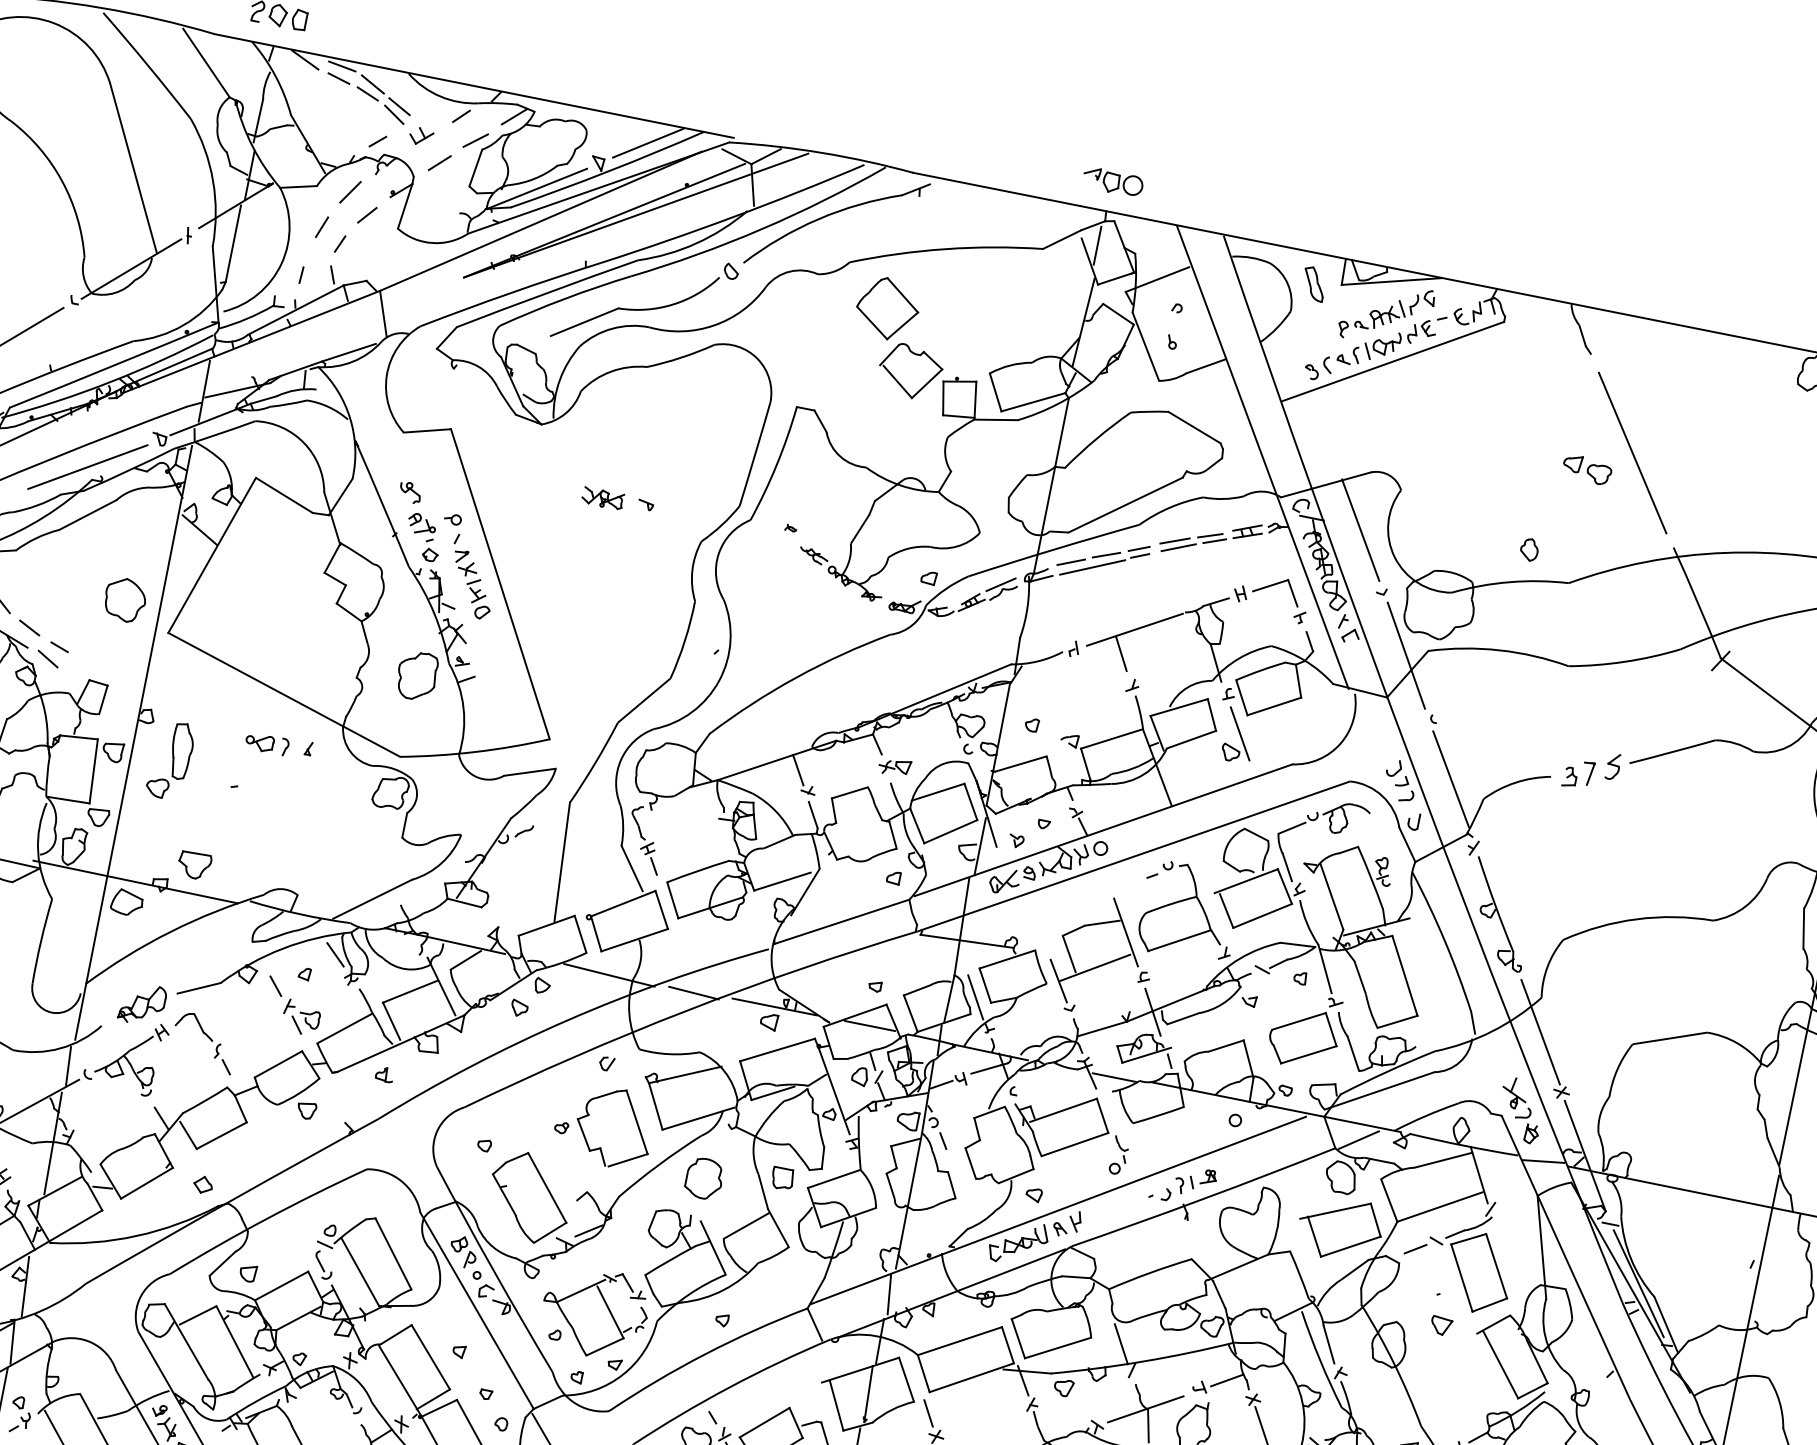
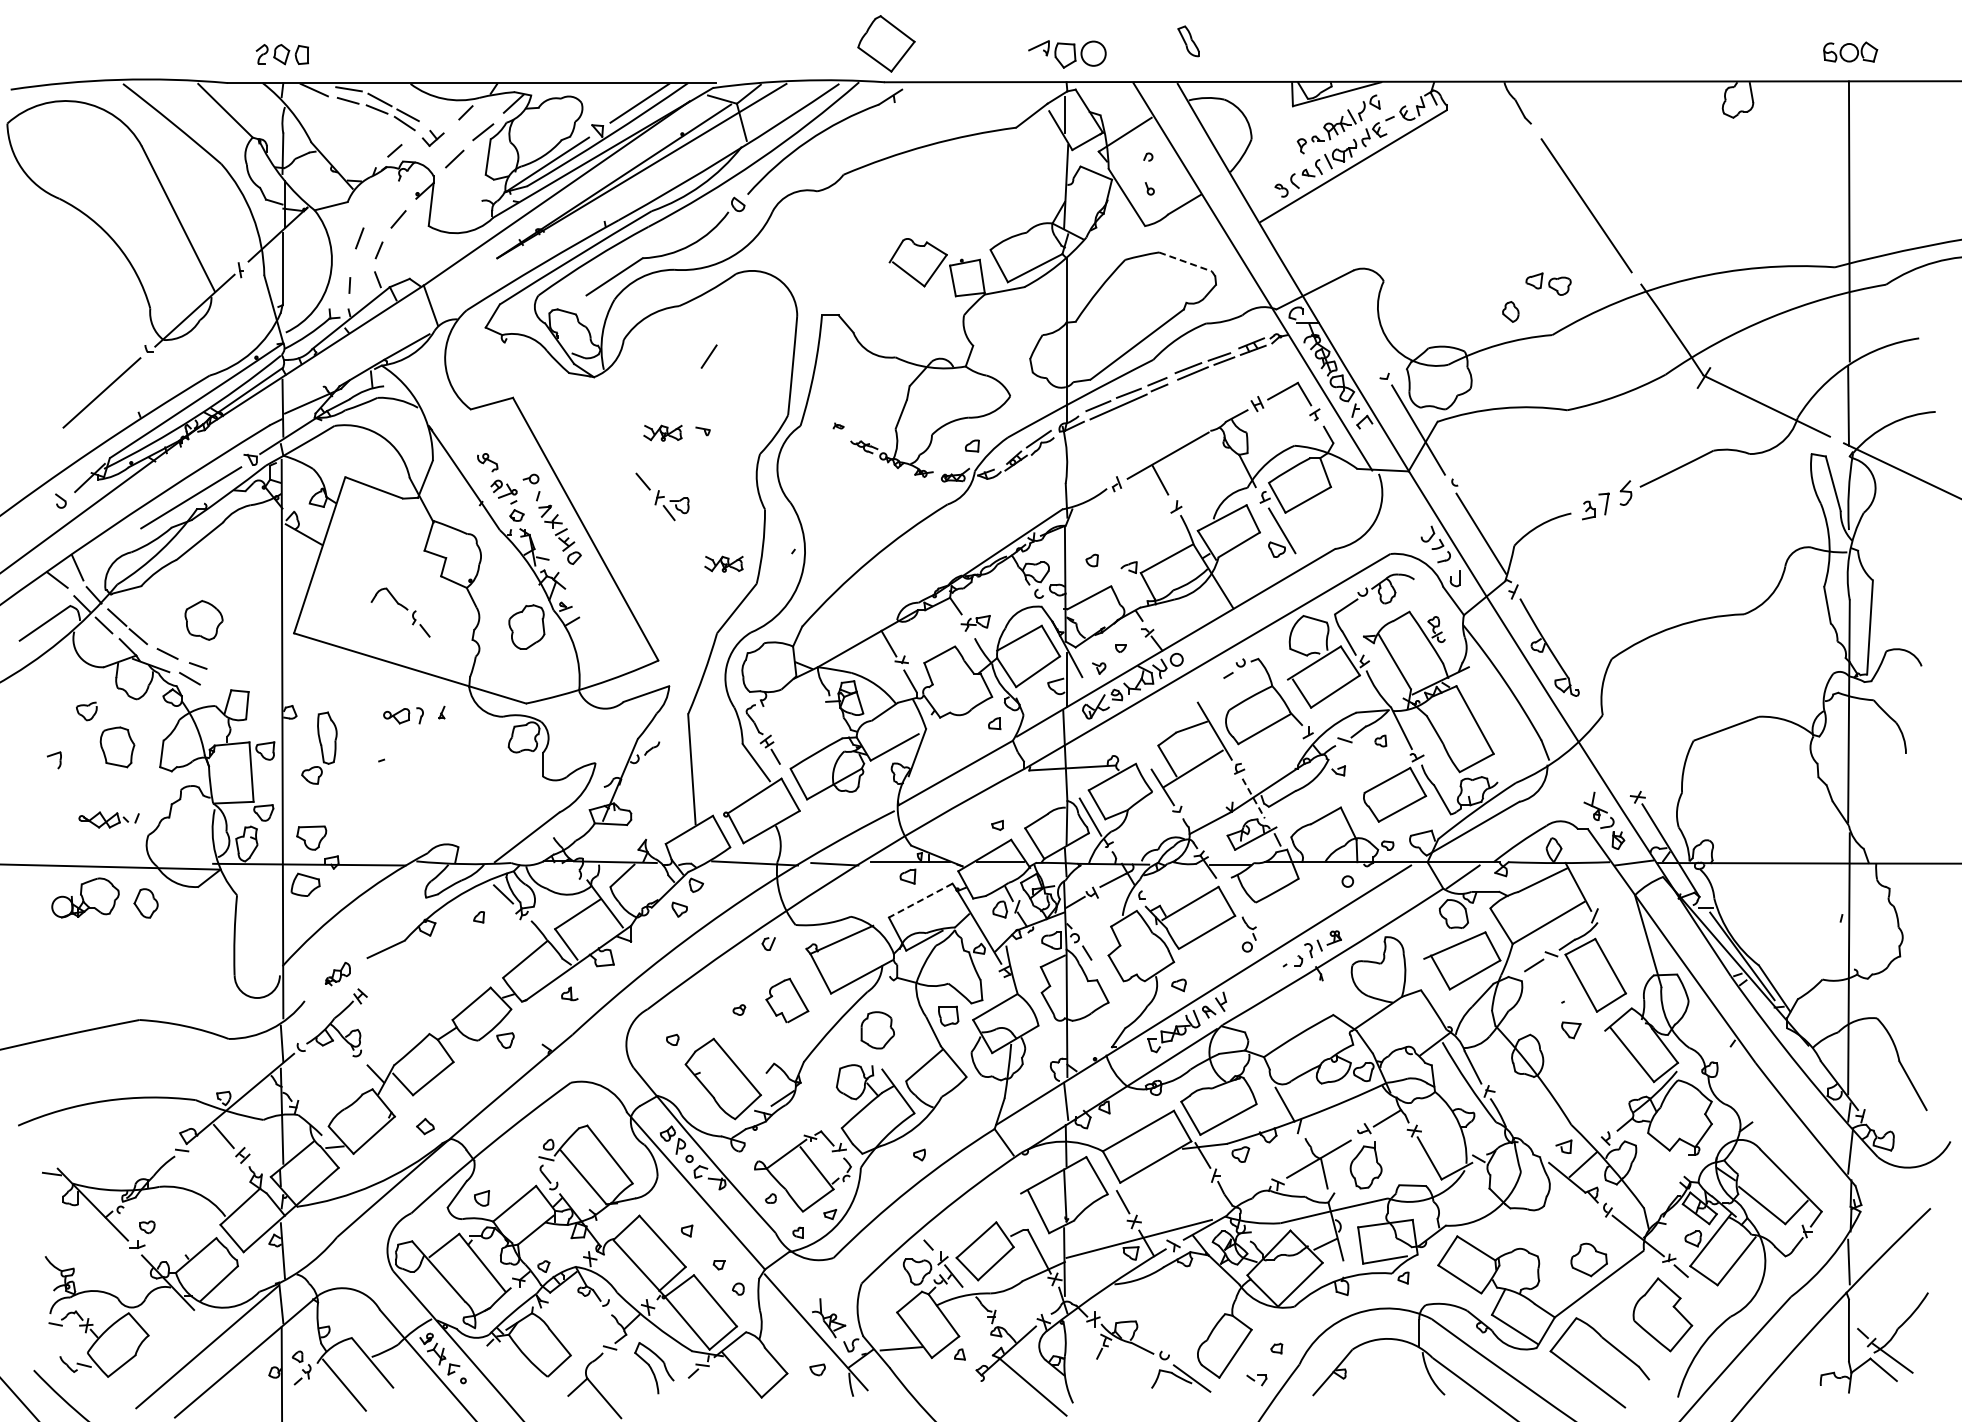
part: (1113, 182) -> (1067, 54), size x1.4
line: (349, 192) -> (708, 356), moved
part: (1313, 284) -> (1188, 41), moved
part: (887, 308) -> (886, 43), moved
line: (1195, 428) -> (1186, 262), solid -> dashed
part: (1587, 469) -> (1548, 283), moved
line: (1360, 529) -> (1354, 324), removed
part: (124, 600) -> (203, 620), moved
part: (639, 649) -> (723, 563), added
part: (194, 864) -> (311, 837), moved
part: (142, 1003) -> (337, 973), size x0.6
part: (293, 1006) -> (662, 496), moved
line: (1152, 1012) -> (1253, 798), solid -> dashed
line: (1539, 1032) -> (1607, 746), removed
part: (204, 1042) -> (400, 612), moved
line: (777, 1049) -> (920, 900), solid -> dashed
part: (614, 1127) -> (787, 1000), size x0.6

